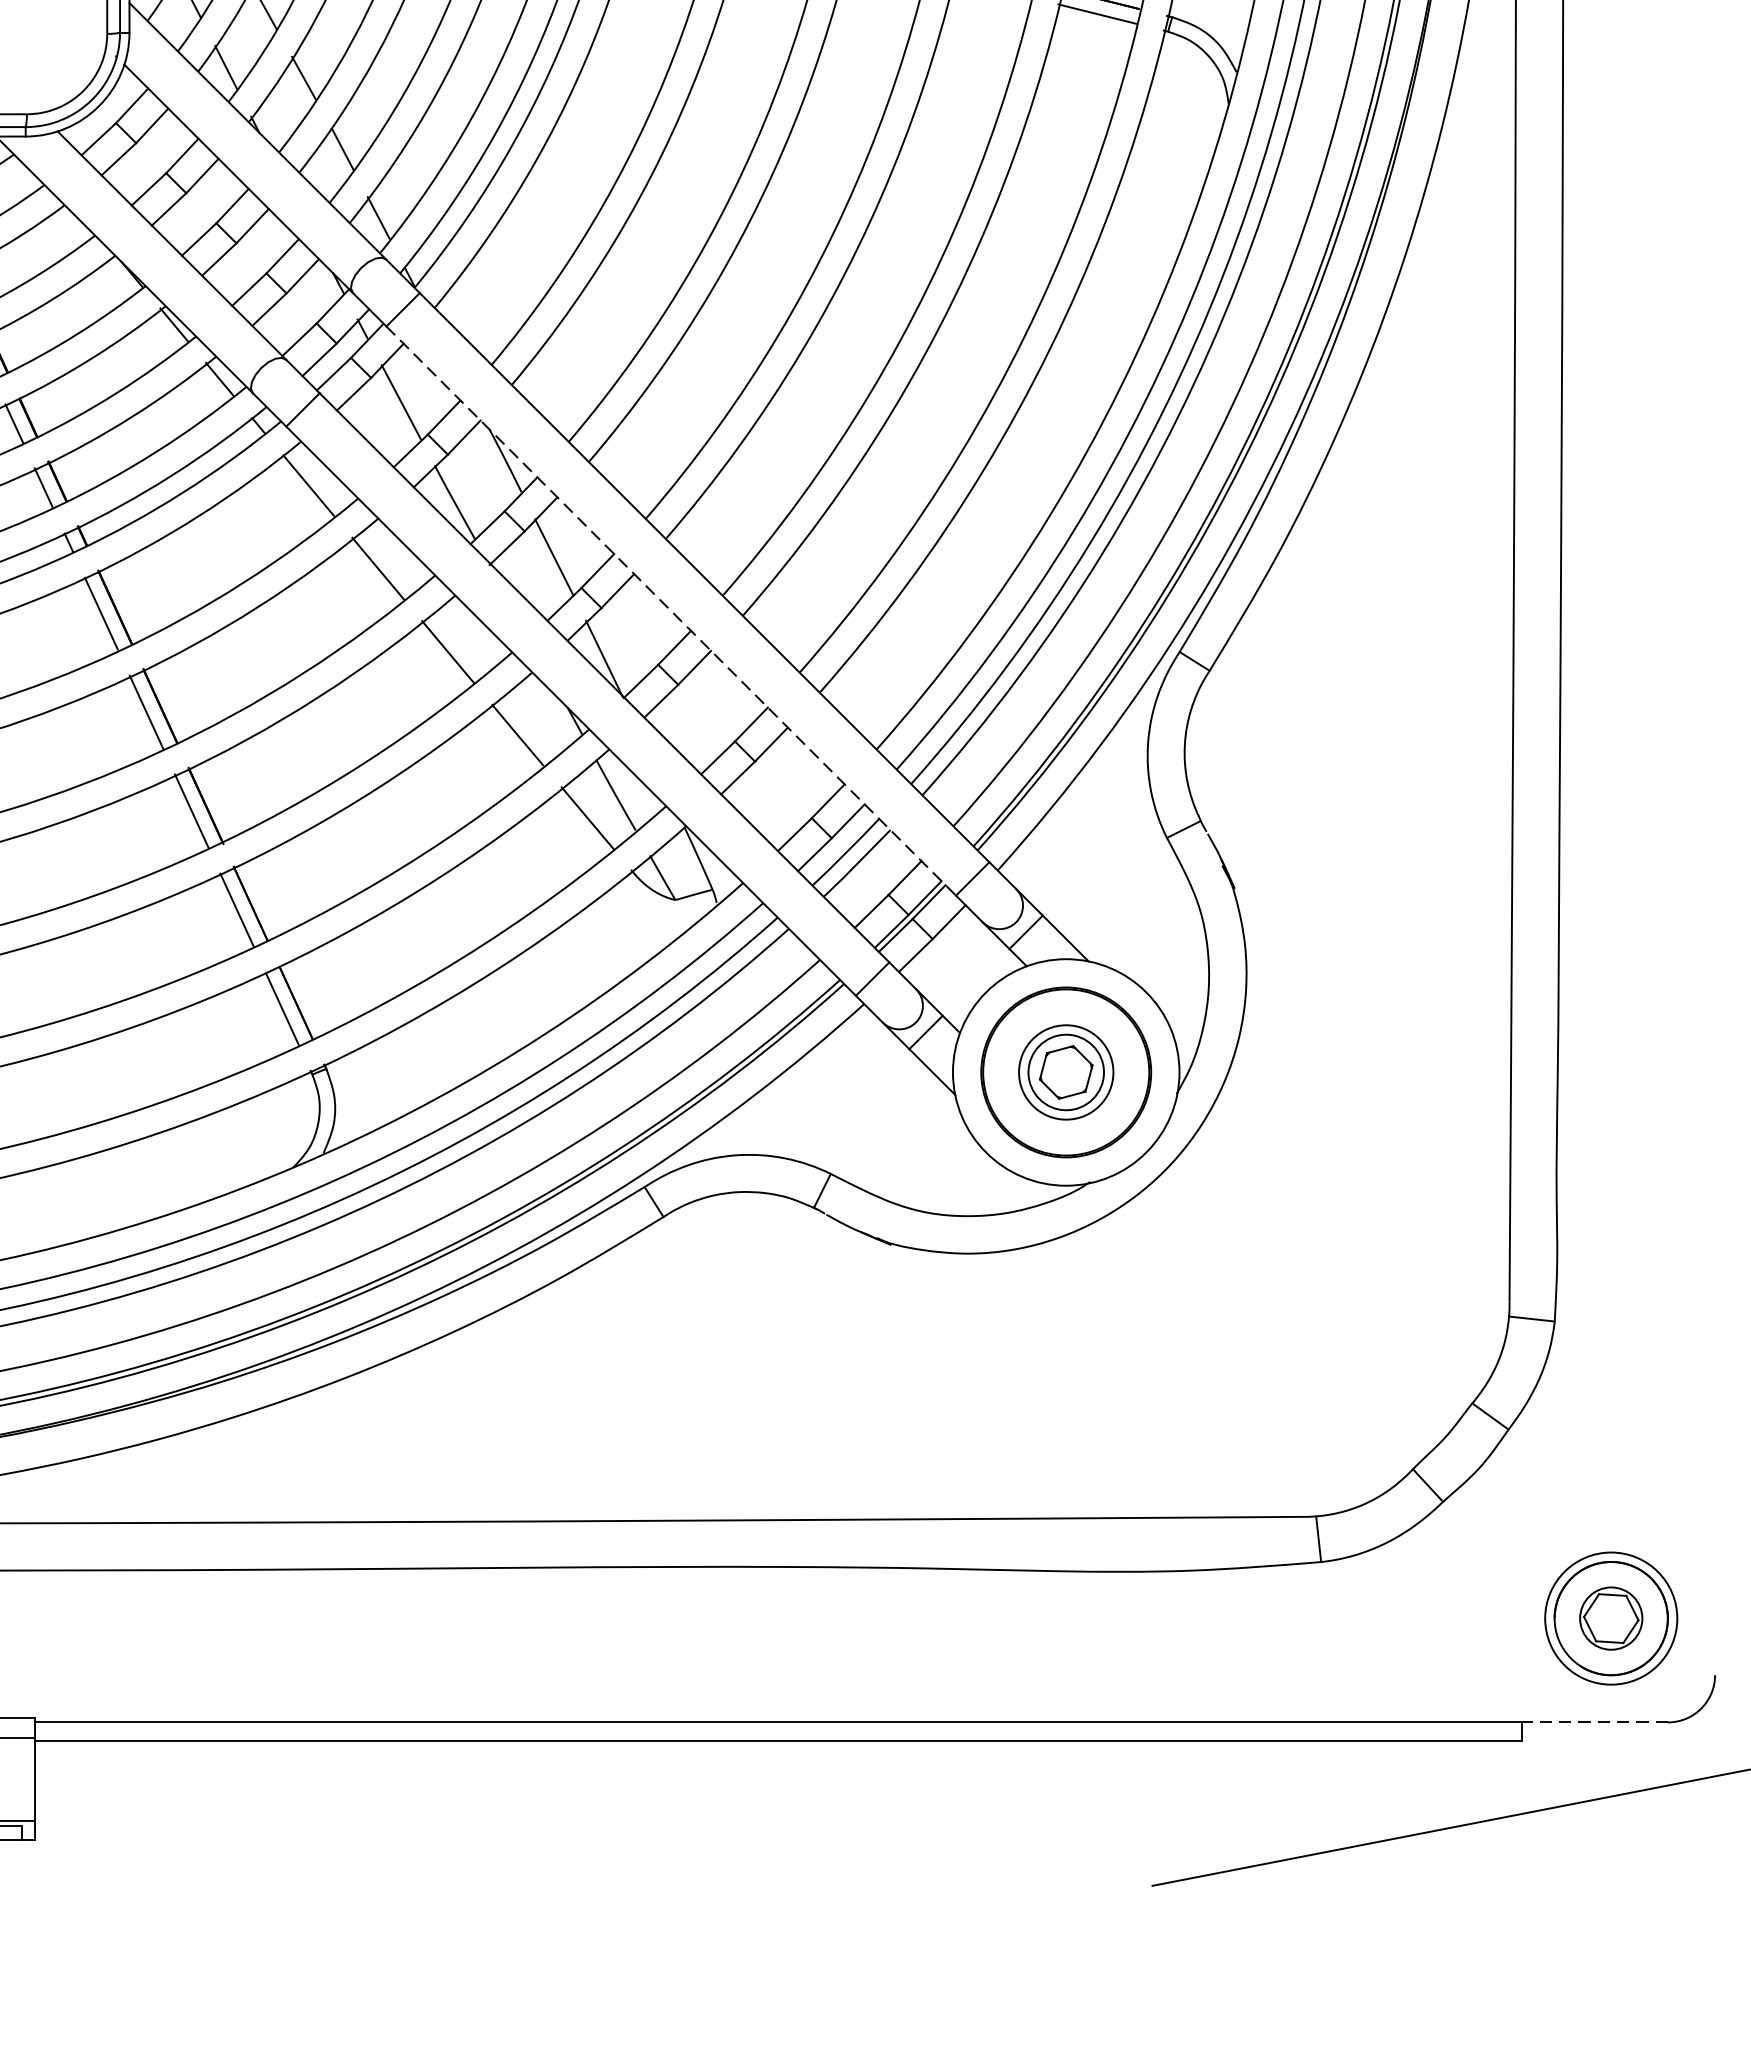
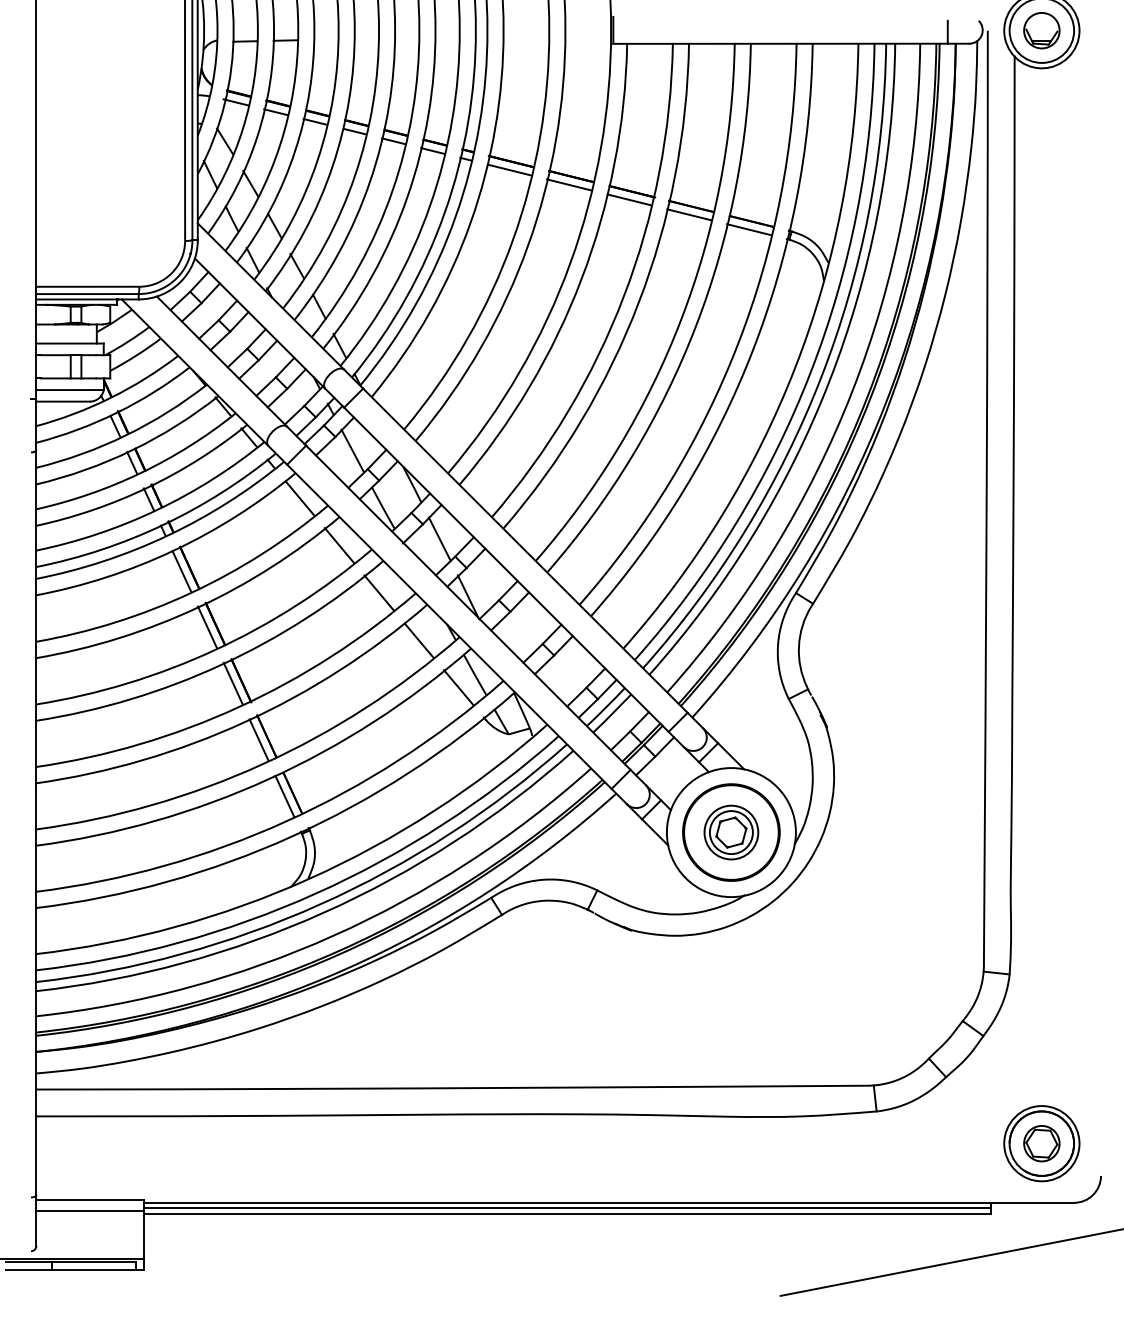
line: (671, 612) -> (506, 570), dashed -> solid
line: (1594, 1721) -> (1032, 1202), dashed -> solid
line: (776, 1732) -> (566, 1208), added

